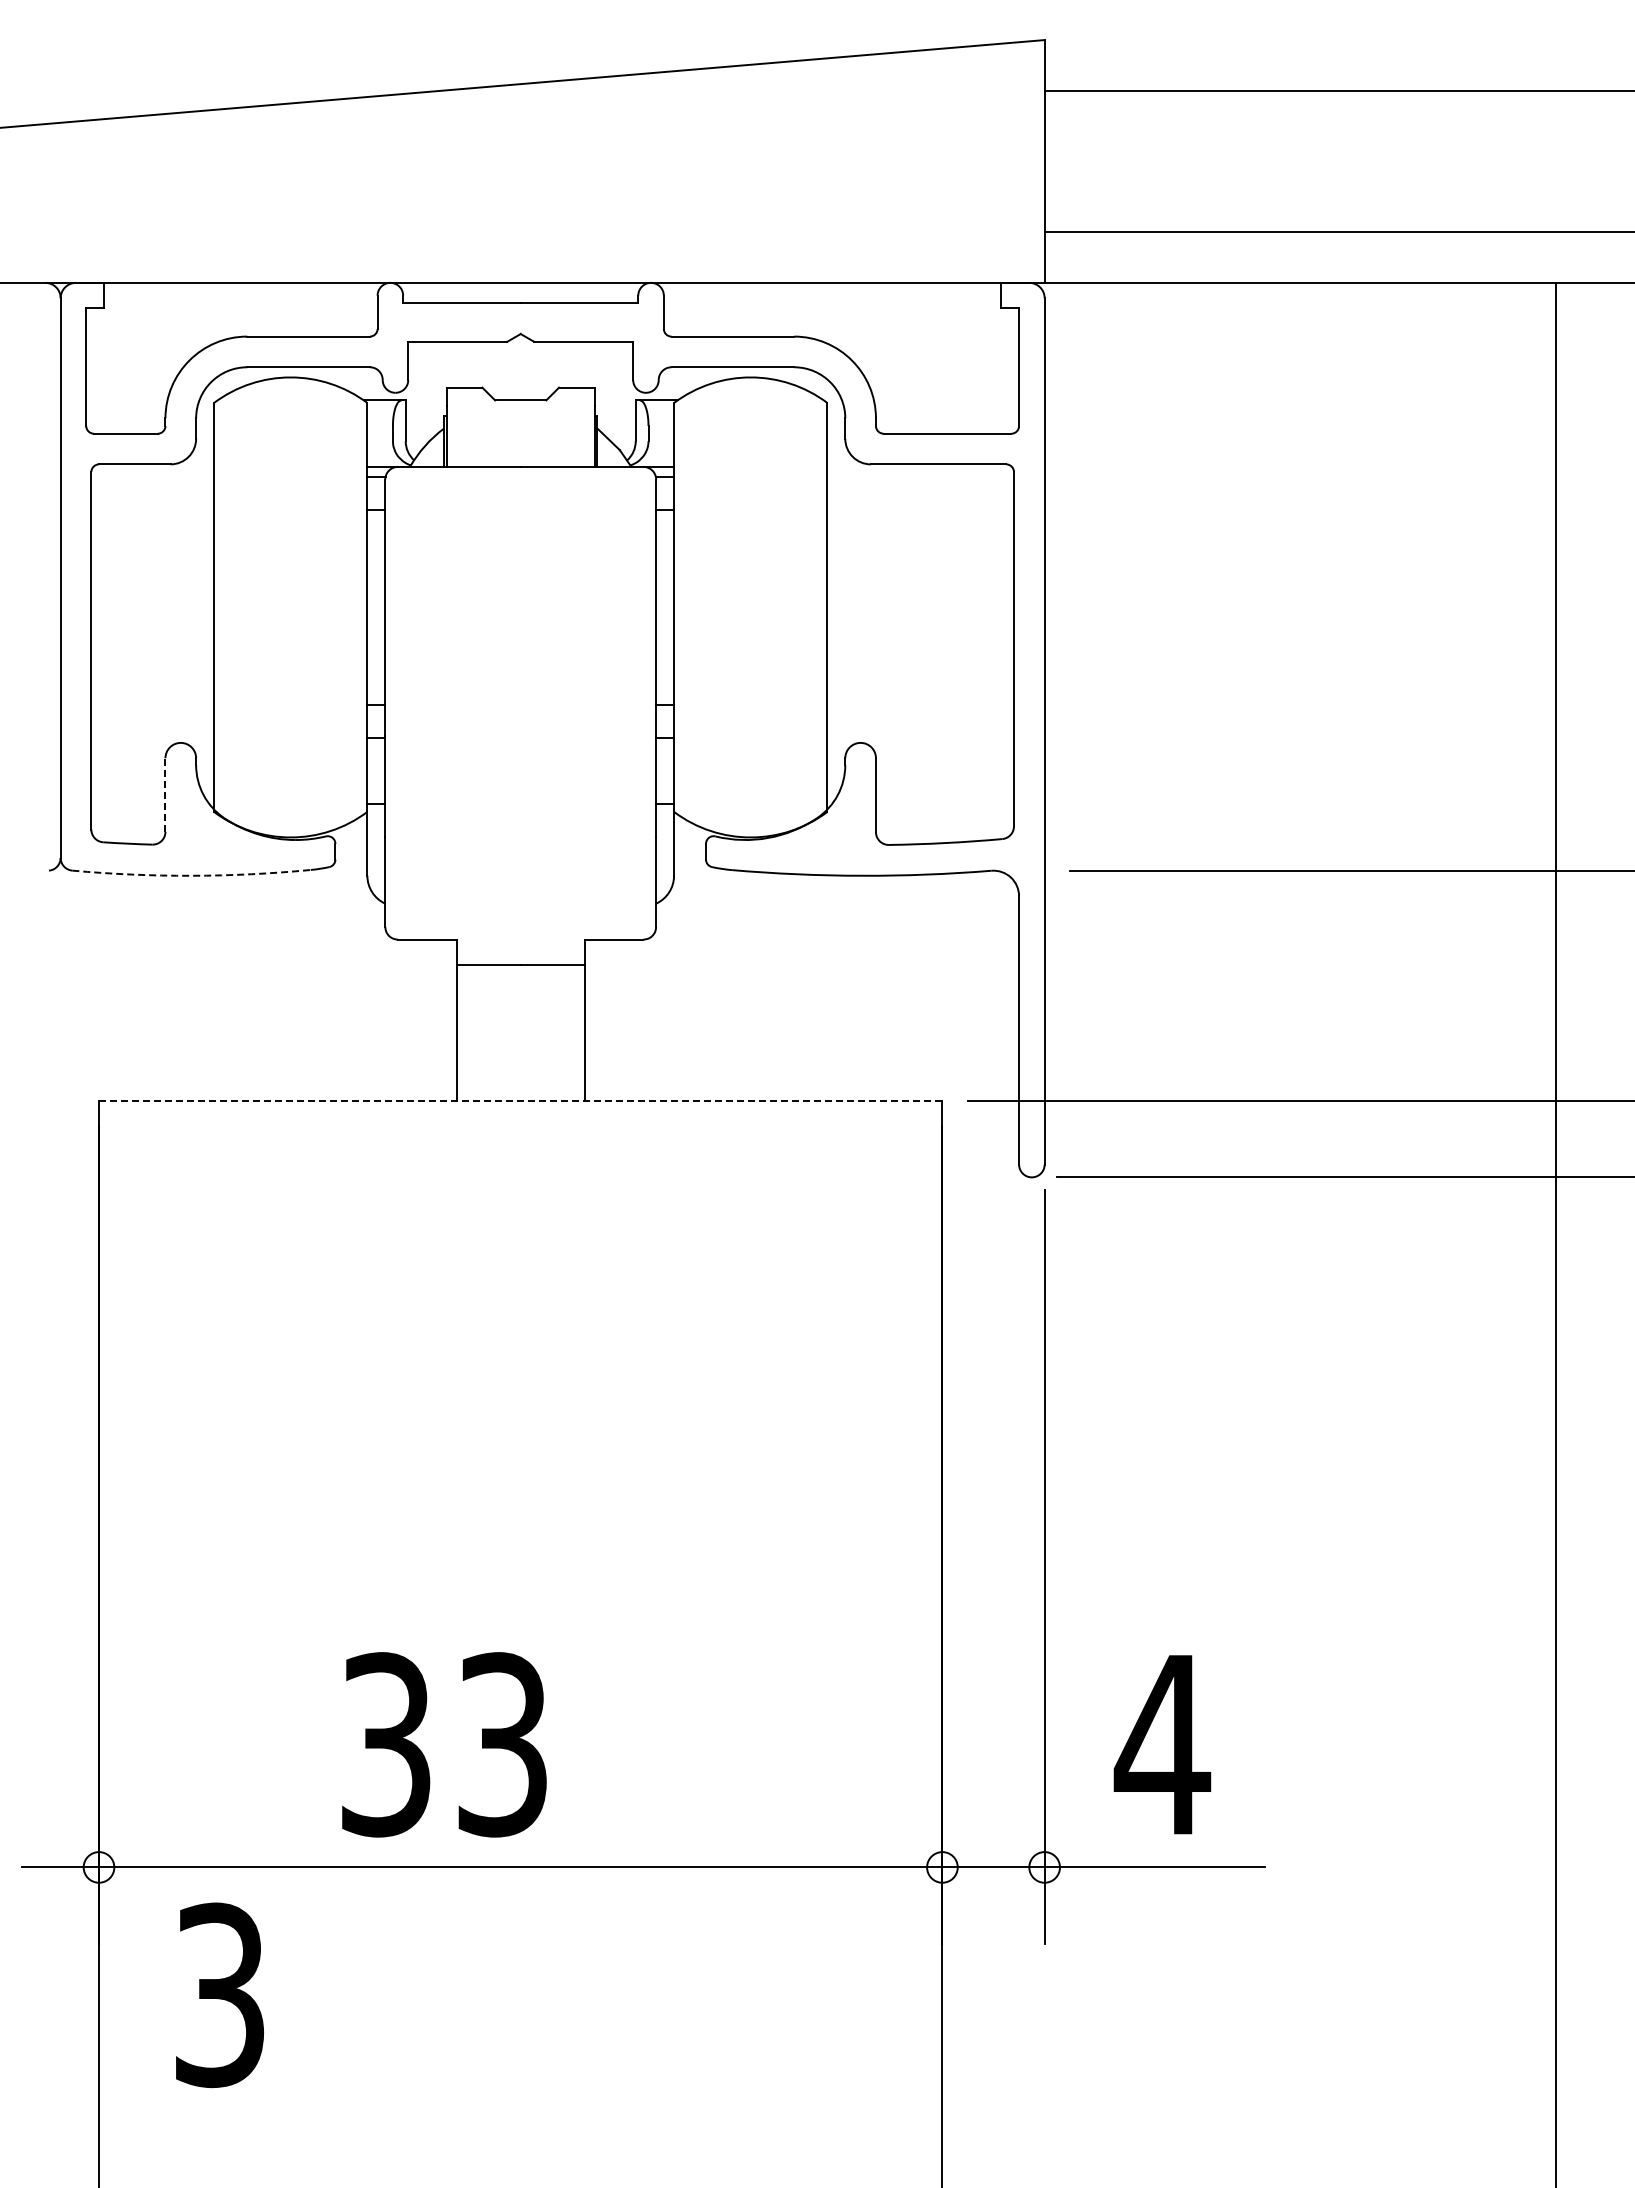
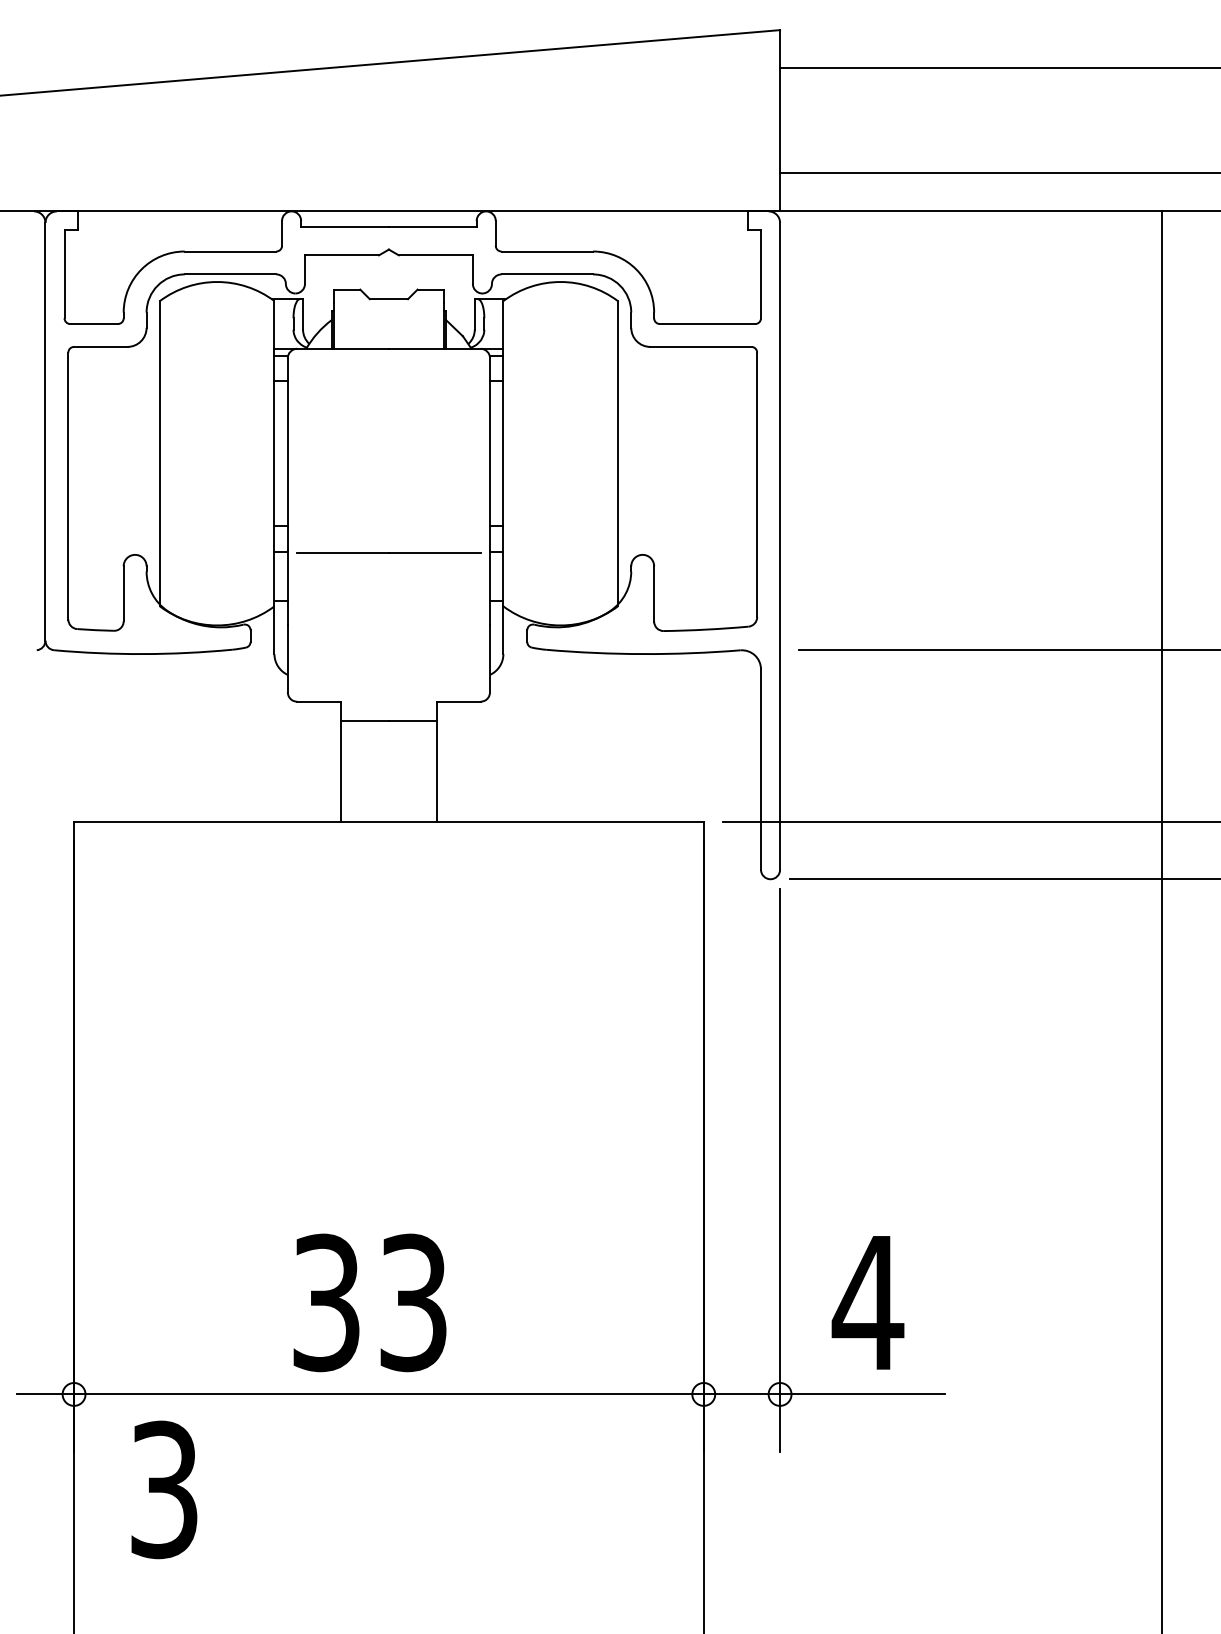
line: (520, 739) -> (388, 552), added
line: (165, 795) -> (123, 594), dashed -> solid
arc: (191, 875) -> (143, 653), dashed -> solid
line: (520, 1100) -> (388, 821), dashed -> solid
text: (444, 1744) -> (370, 1302), moved

